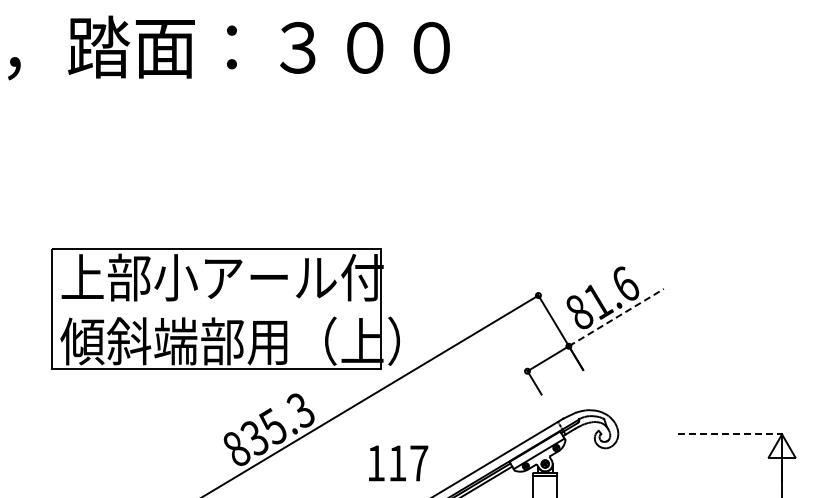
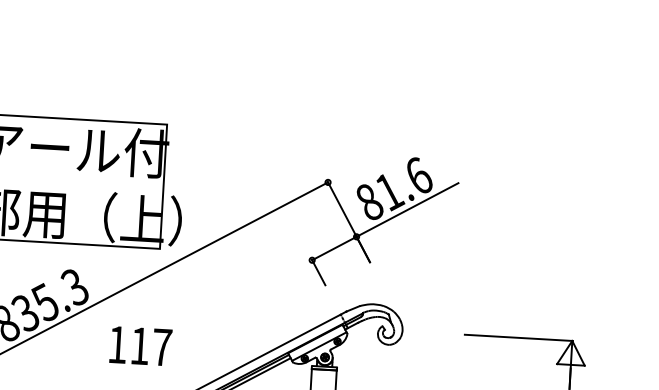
line: (616, 317) -> (407, 209), dashed -> solid
line: (731, 434) -> (519, 338), dashed -> solid
text: (398, 463) -> (140, 346), moved

